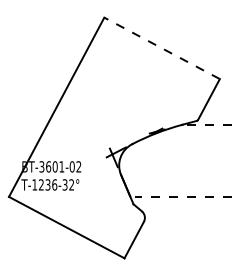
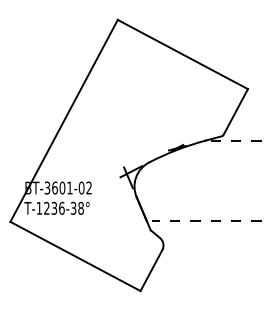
line: (161, 48) -> (182, 54), dashed -> solid
text: (71, 185) -> (80, 208), T-1236-32° -> T-1236-38°

